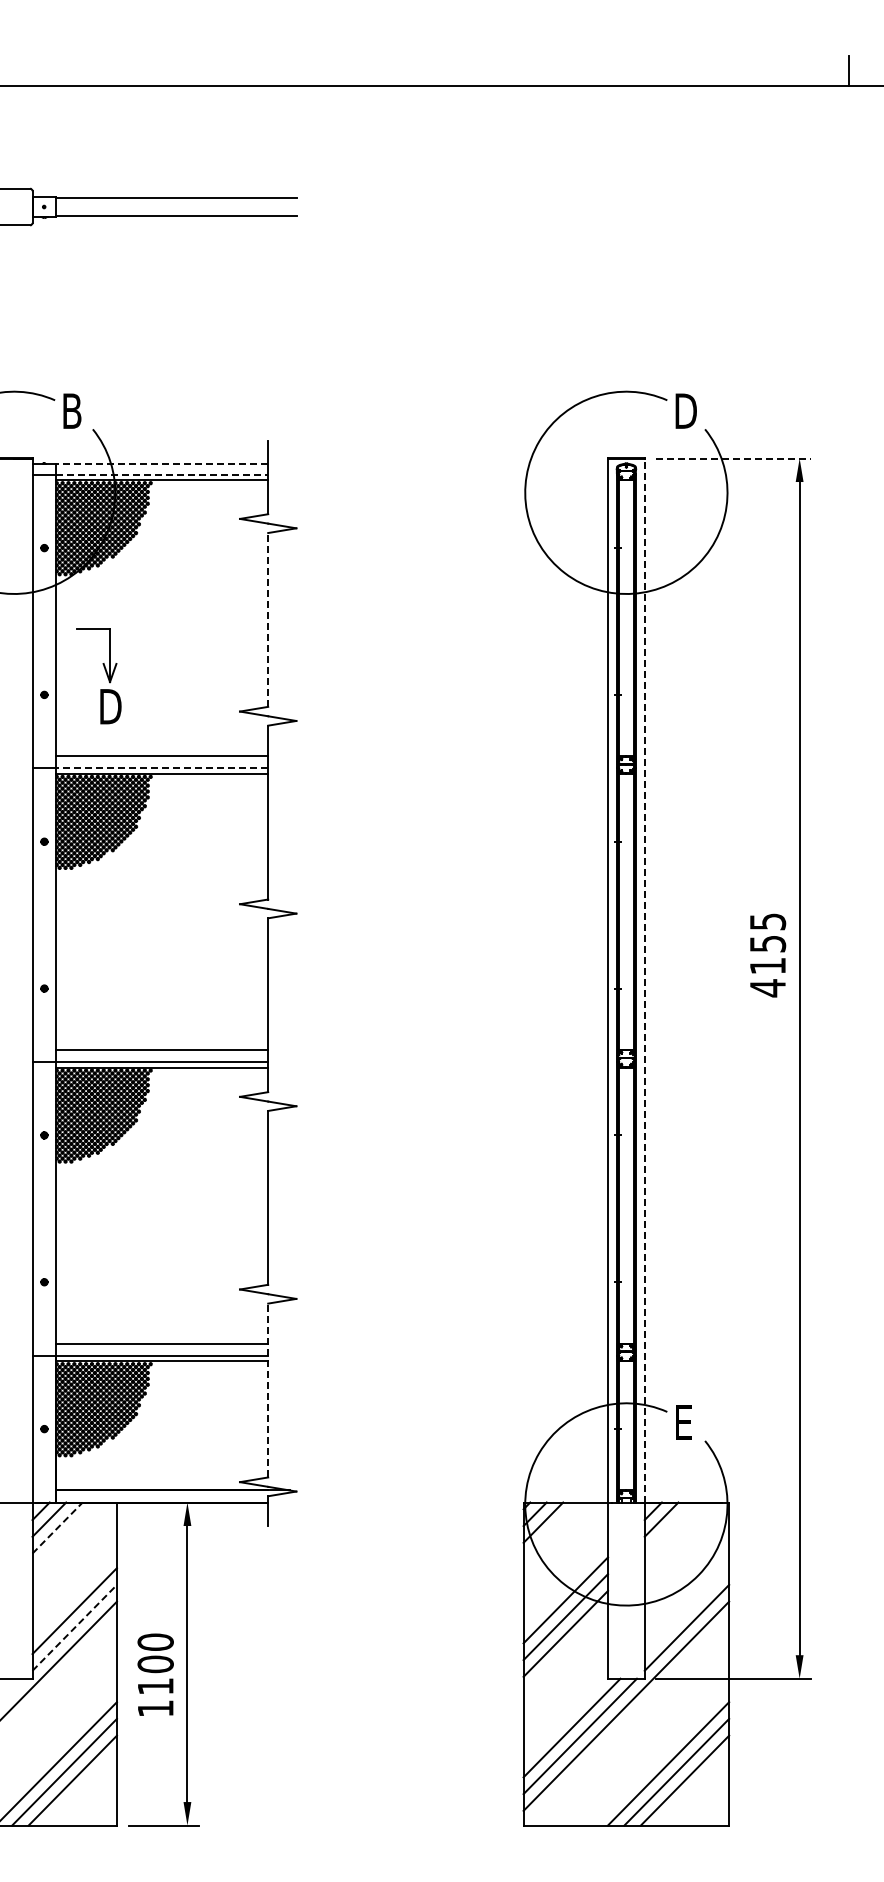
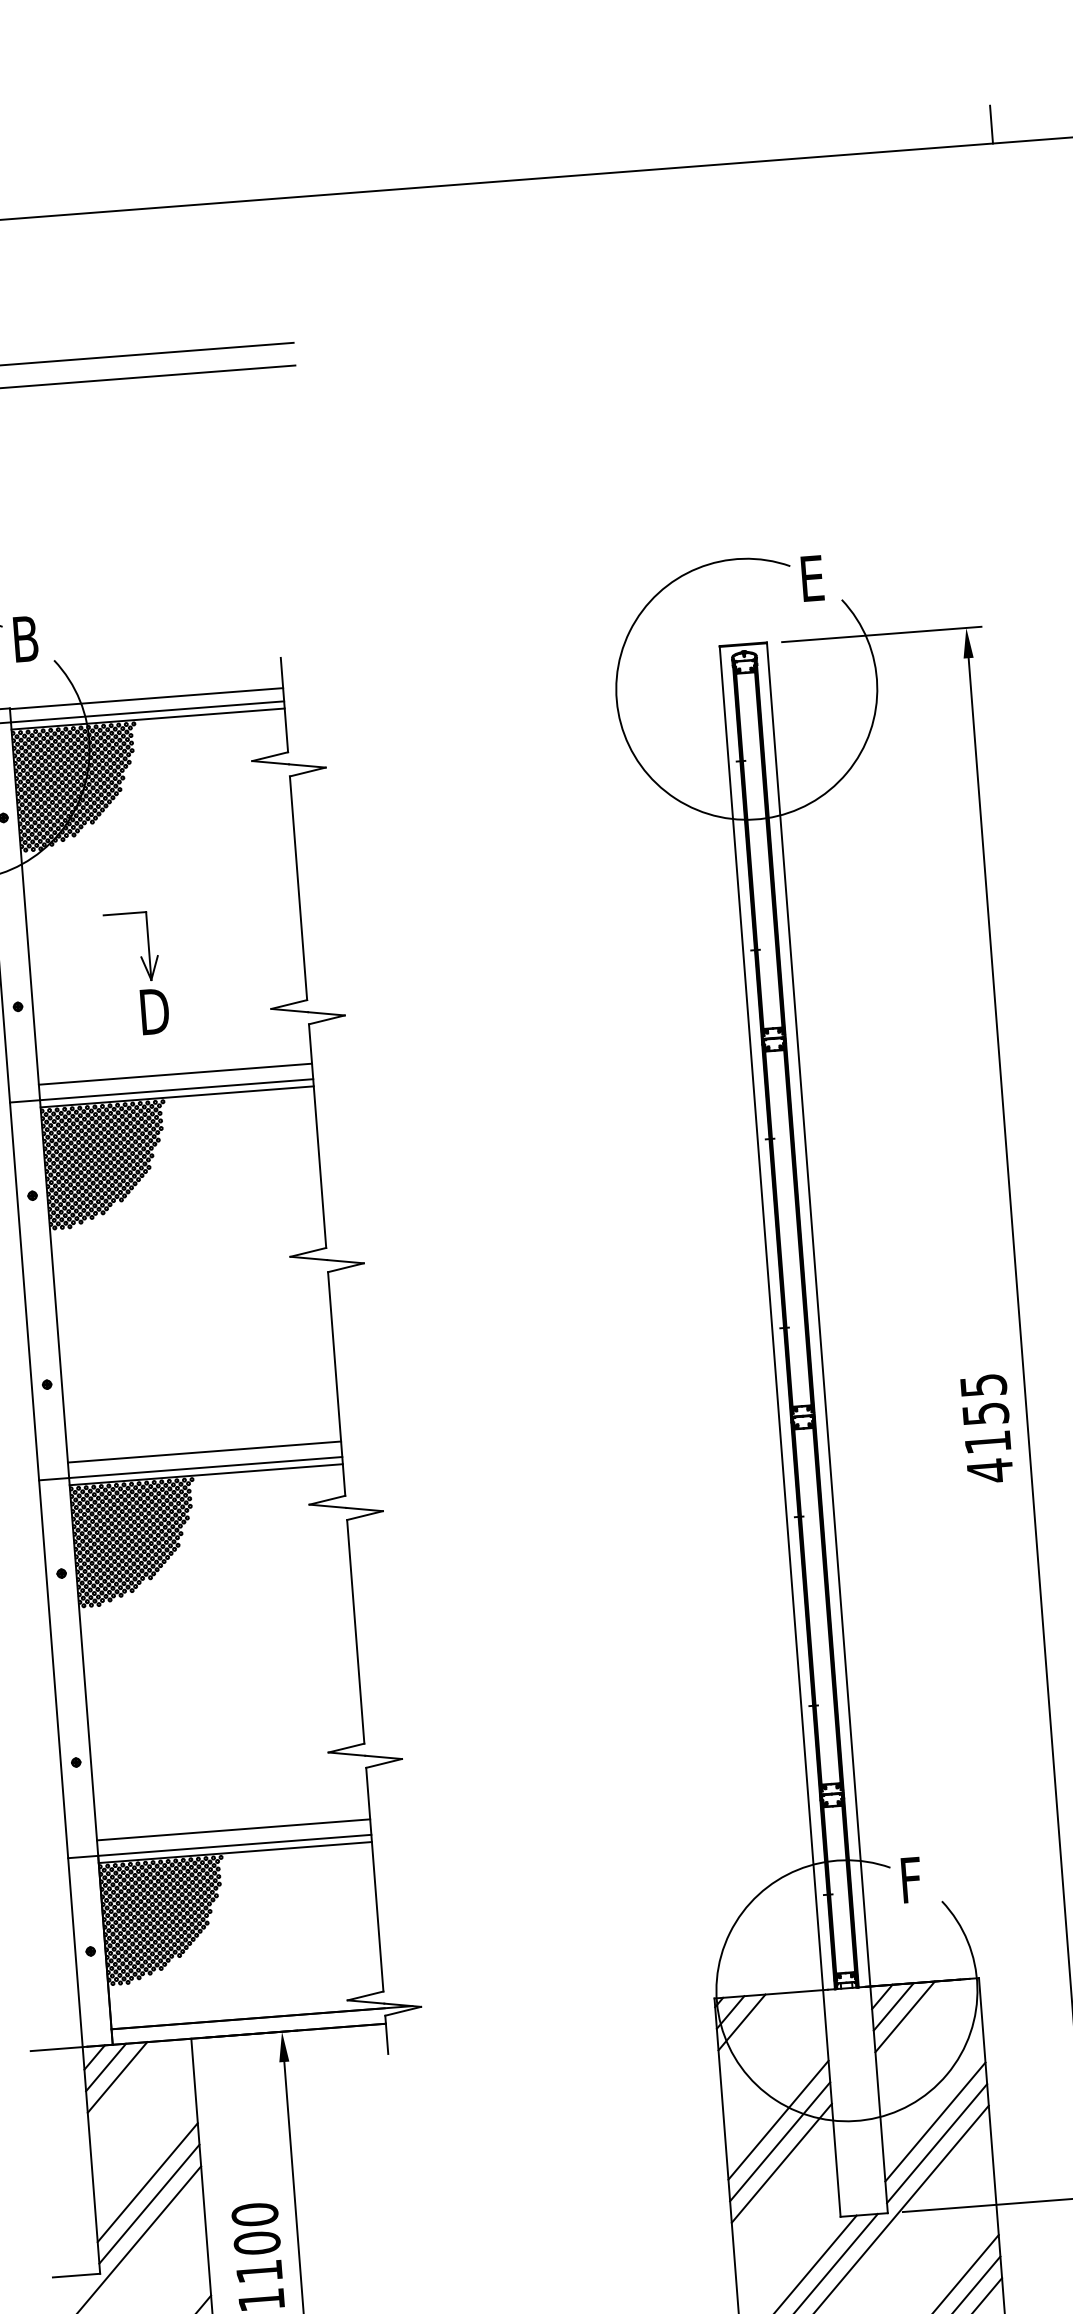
text: (685, 410) -> (814, 577), D -> E
line: (734, 458) -> (882, 634), dashed -> solid
line: (161, 464) -> (145, 698), dashed -> solid
line: (162, 474) -> (148, 711), dashed -> solid
line: (268, 619) -> (298, 887), dashed -> solid
part: (105, 672) -> (144, 968), moved
line: (161, 768) -> (175, 1089), dashed -> solid
text: (768, 955) -> (987, 1428), moved
line: (644, 980) -> (818, 1314), dashed -> solid
line: (268, 1390) -> (375, 1879), dashed -> solid
text: (685, 1422) -> (914, 1879), E -> F
line: (669, 1527) -> (904, 2016), added
line: (57, 1528) -> (117, 2078), dashed -> solid
line: (686, 1611) -> (934, 2122), added
line: (75, 1627) -> (150, 2203), dashed -> solid

